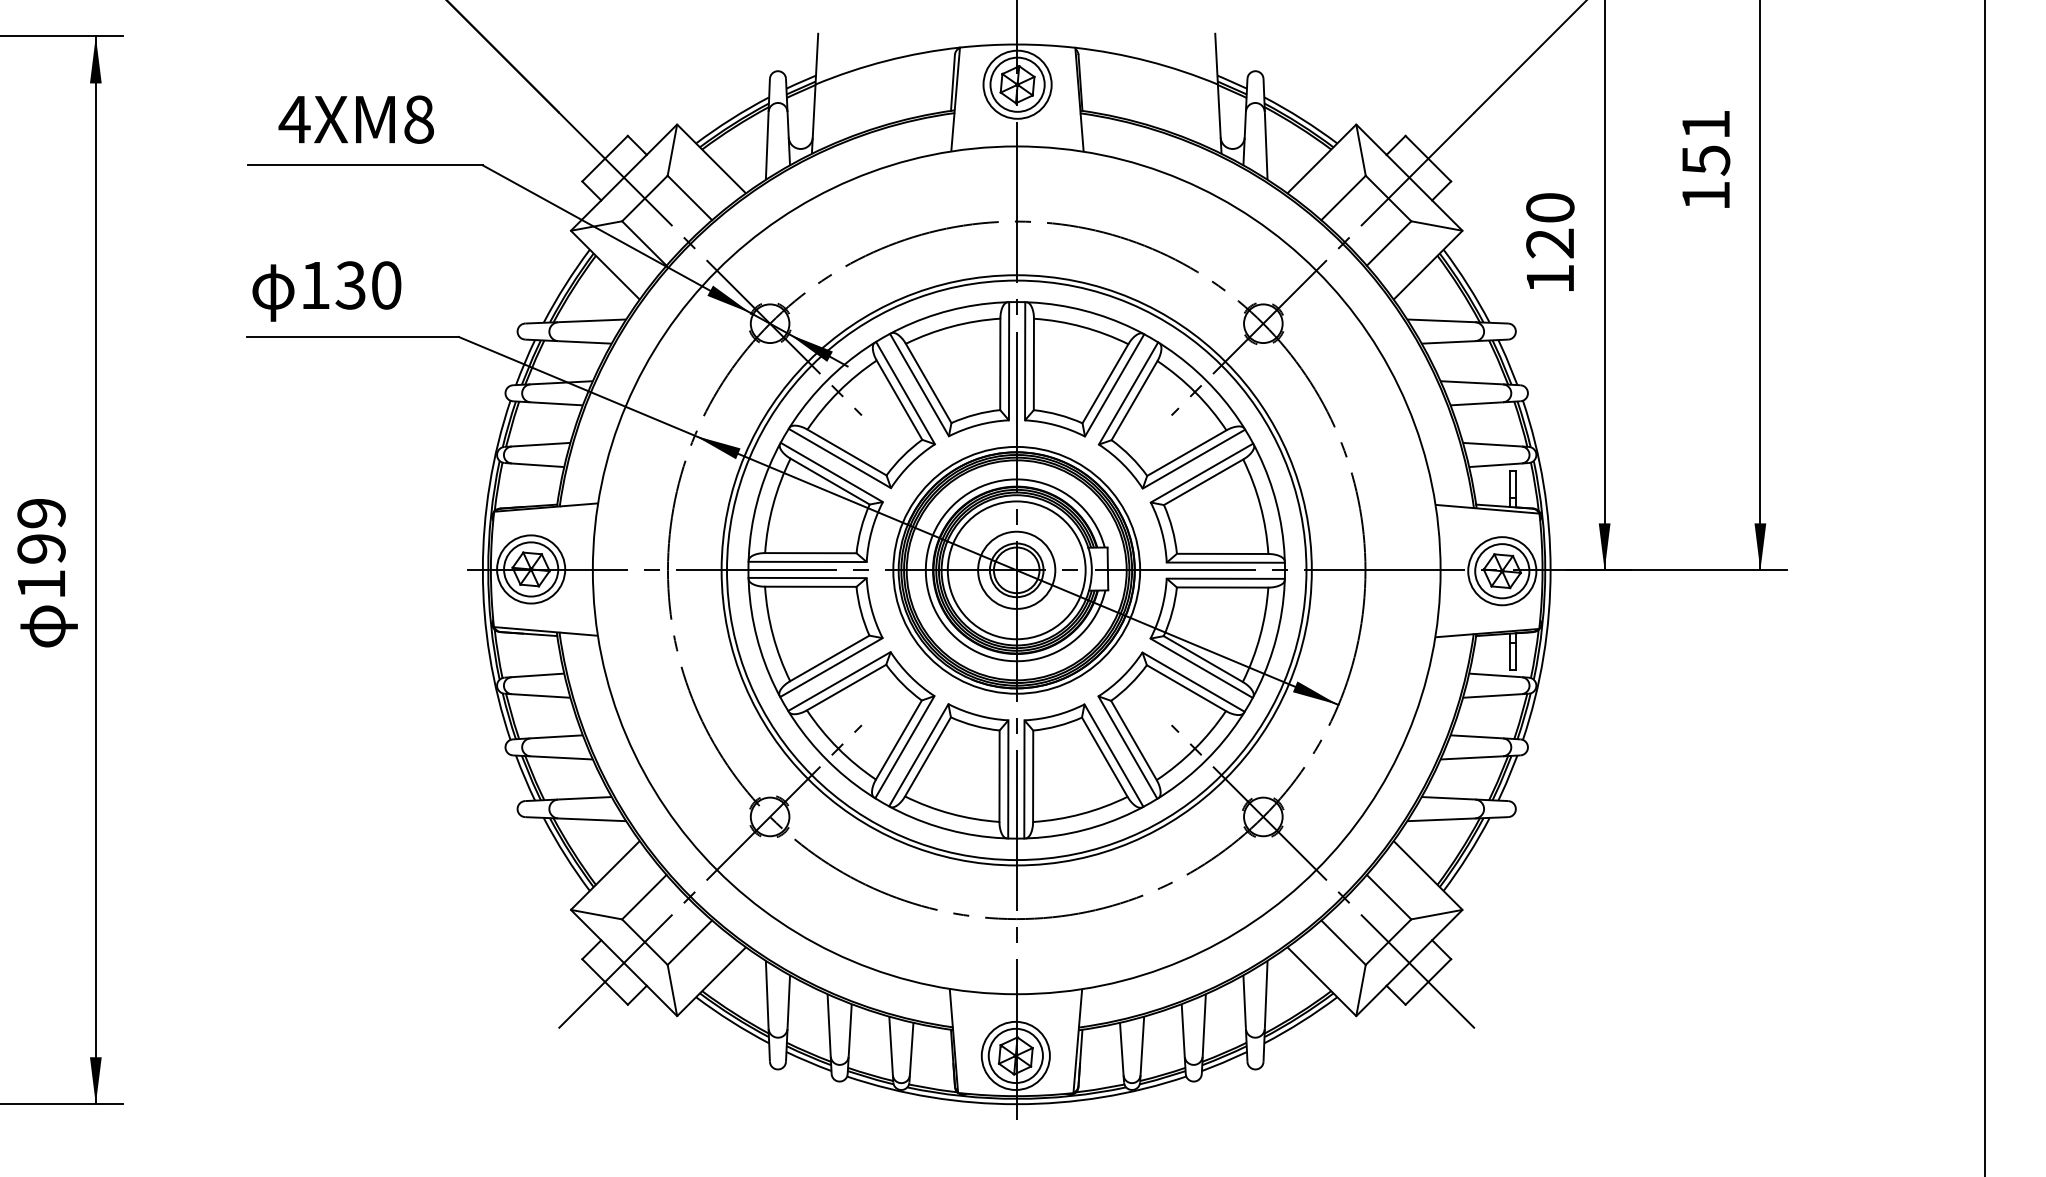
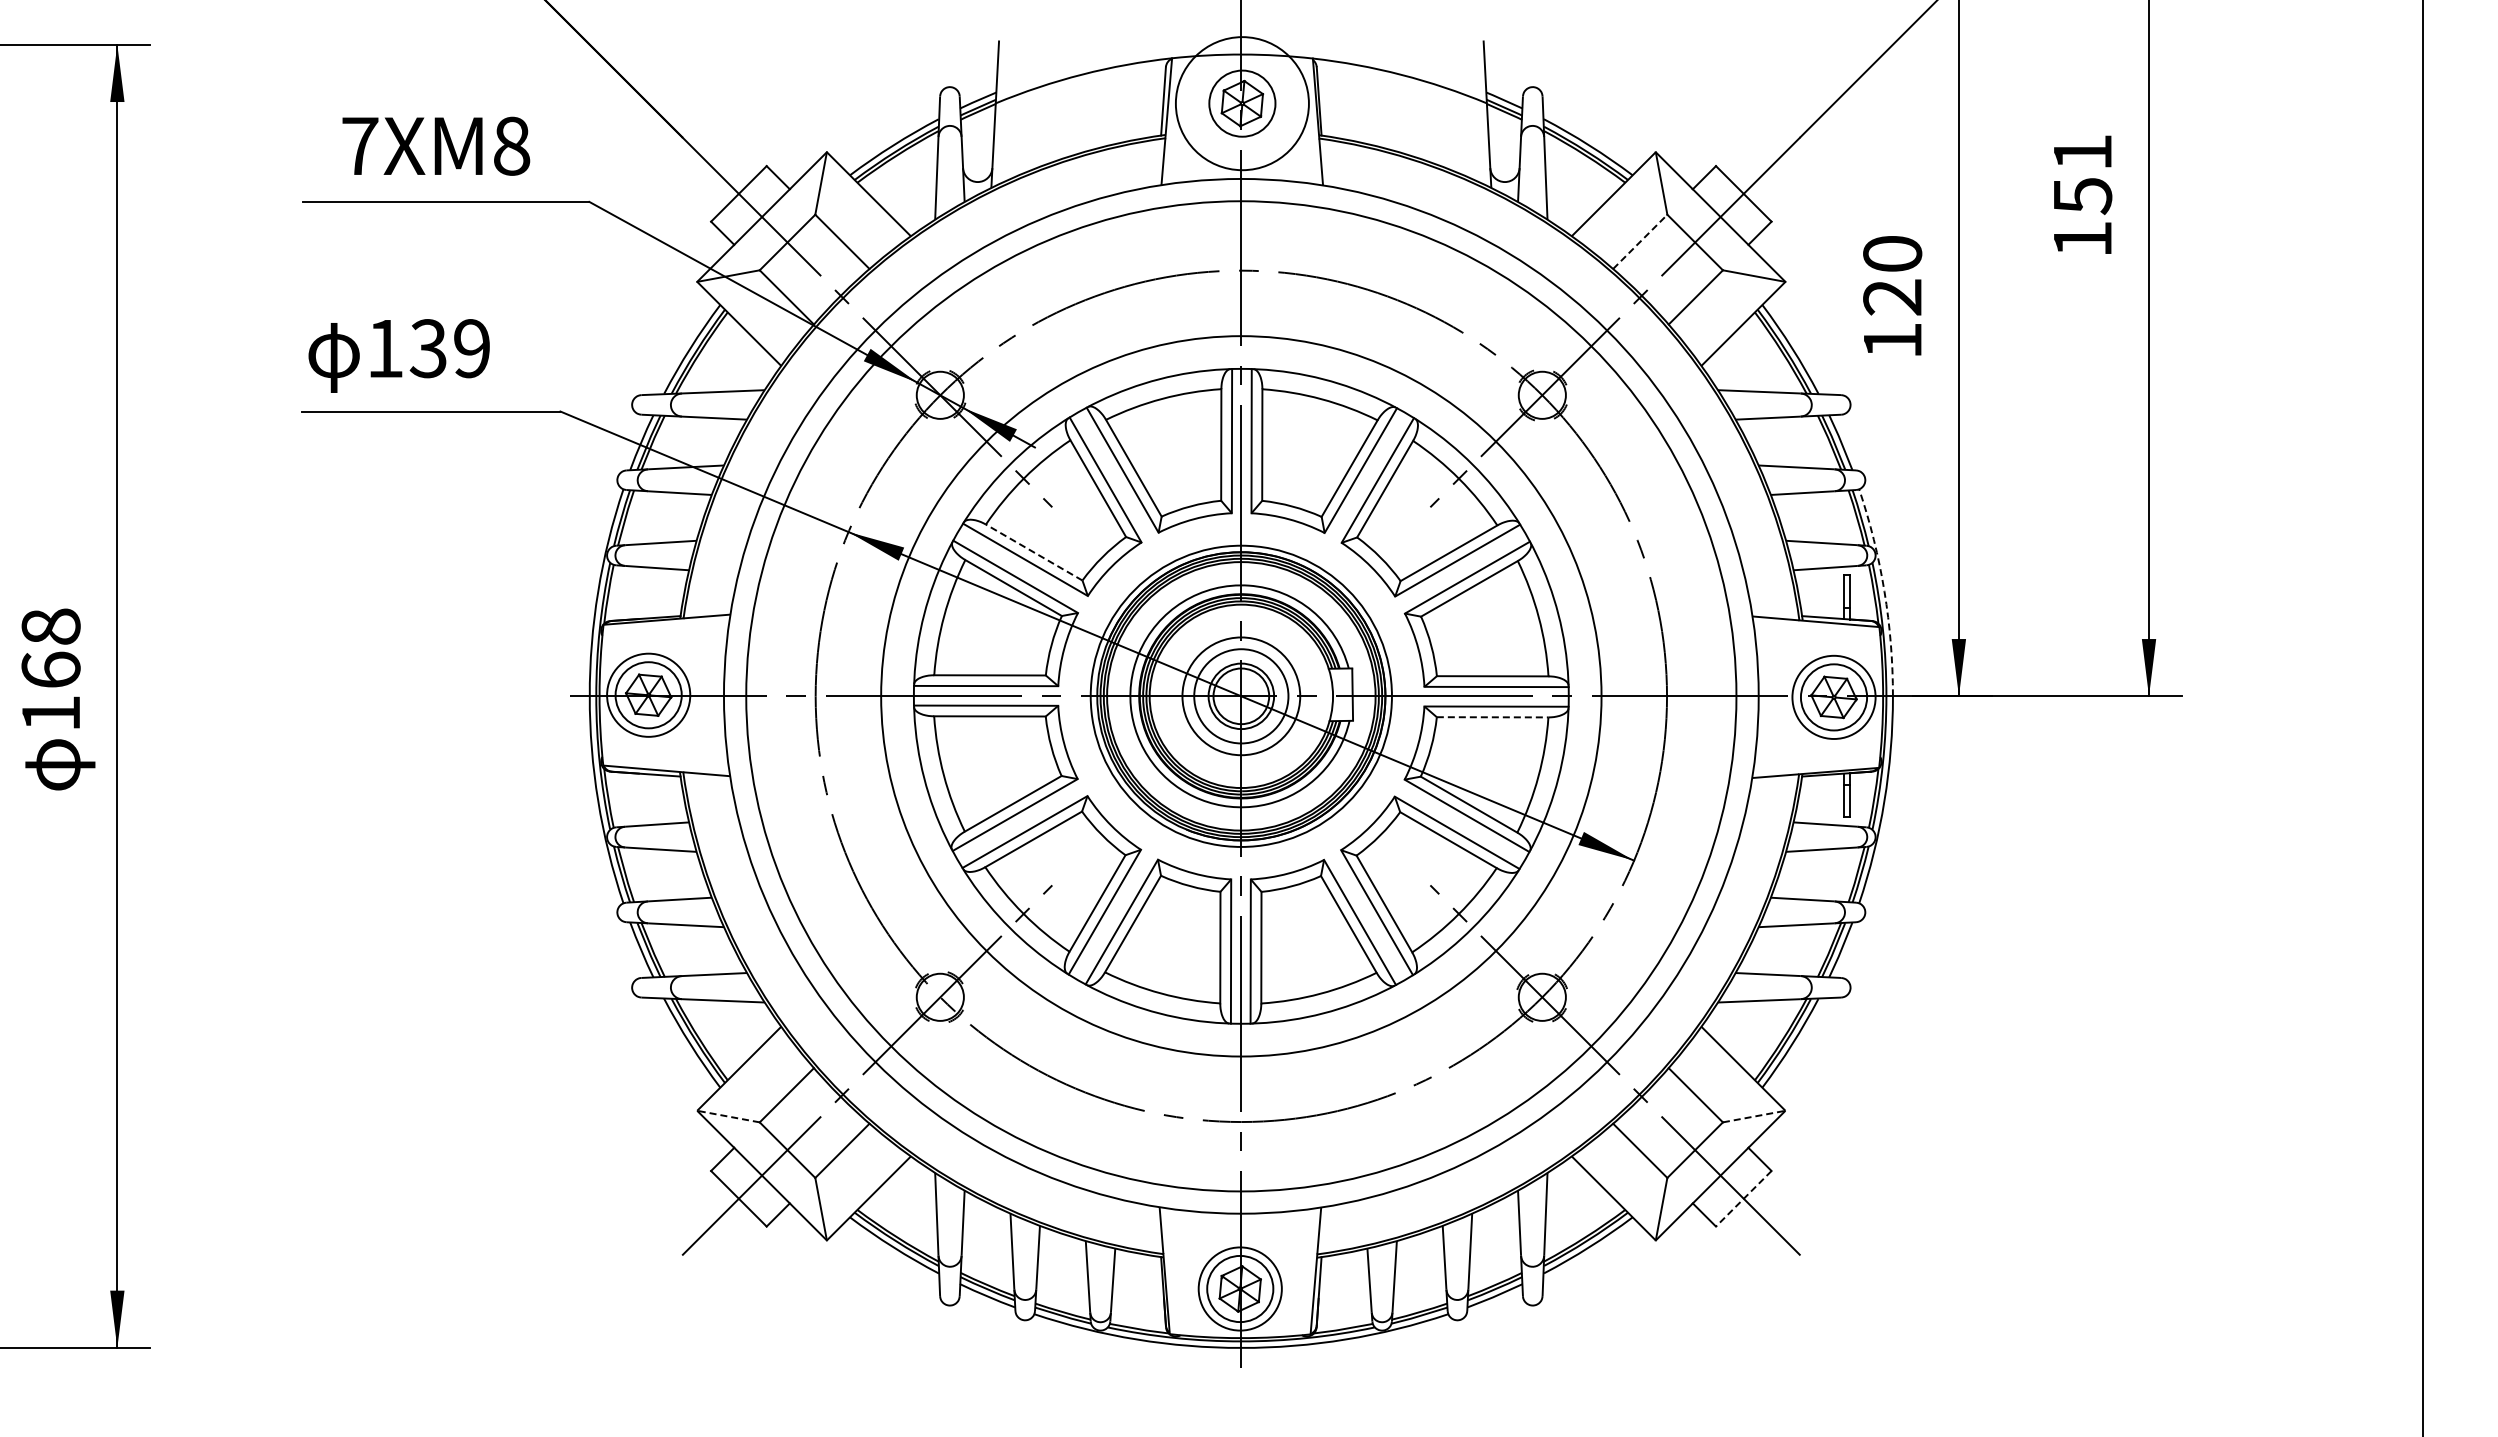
circle: (1016, 84) -> (1241, 103), size x1.6
text: (294, 119) -> (359, 145), 4XM8 -> 7XM8
line: (1343, 197) -> (1640, 241), solid -> dashed
text: (386, 285) -> (472, 348), 130 -> 139
line: (847, 452) -> (1034, 552), solid -> dashed
arc: (1543, 484) -> (1884, 591), solid -> dashed
text: (41, 531) -> (50, 648), 199 -> 168
circle: (1016, 569) -> (1240, 695), size x1.4
circle: (1016, 570) -> (1241, 696), size x0.7
line: (1222, 587) -> (1492, 717), solid -> dashed
line: (596, 914) -> (728, 1116), solid -> dashed
line: (1437, 914) -> (1754, 1116), solid -> dashed
line: (1428, 982) -> (1743, 1199), solid -> dashed

